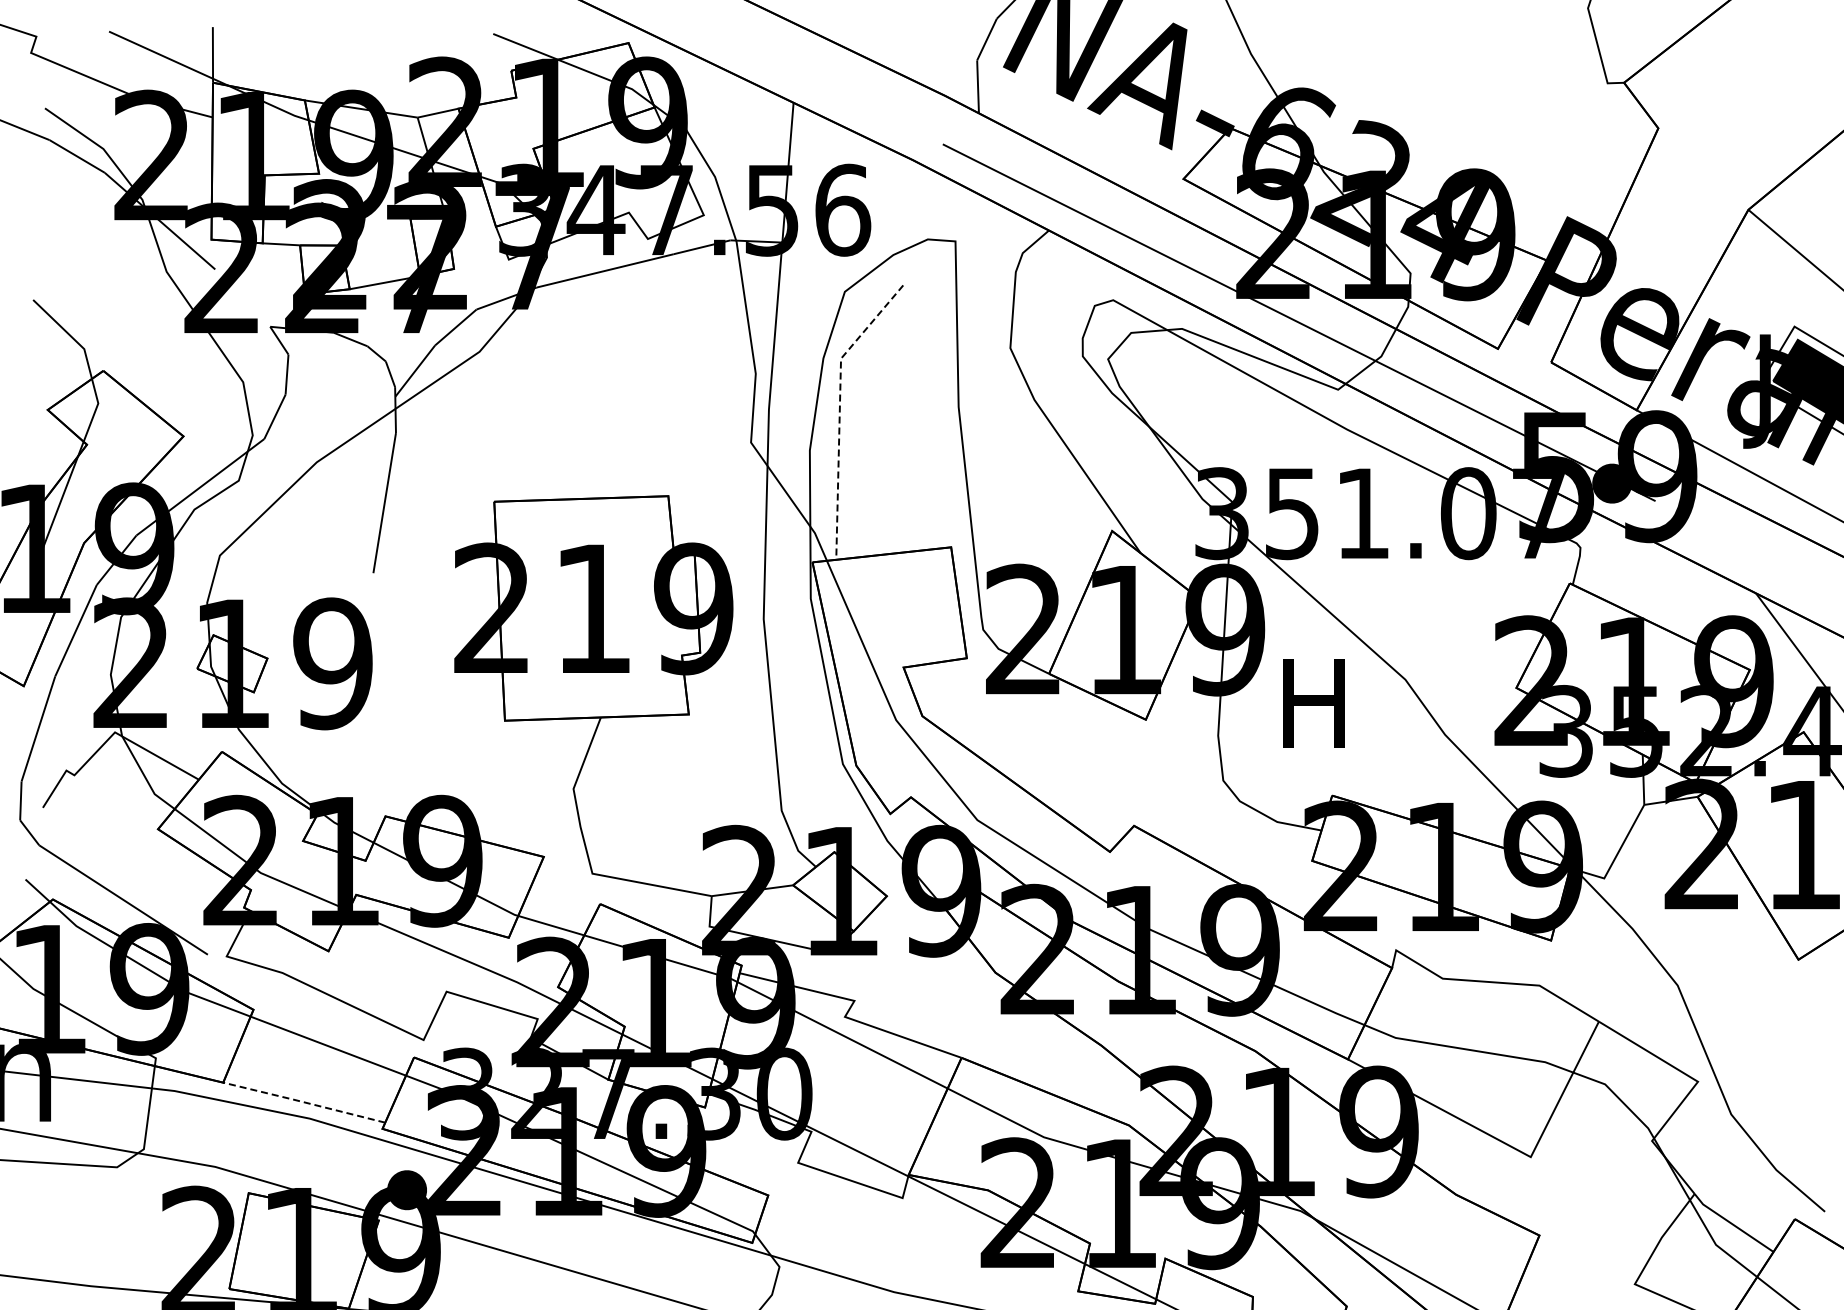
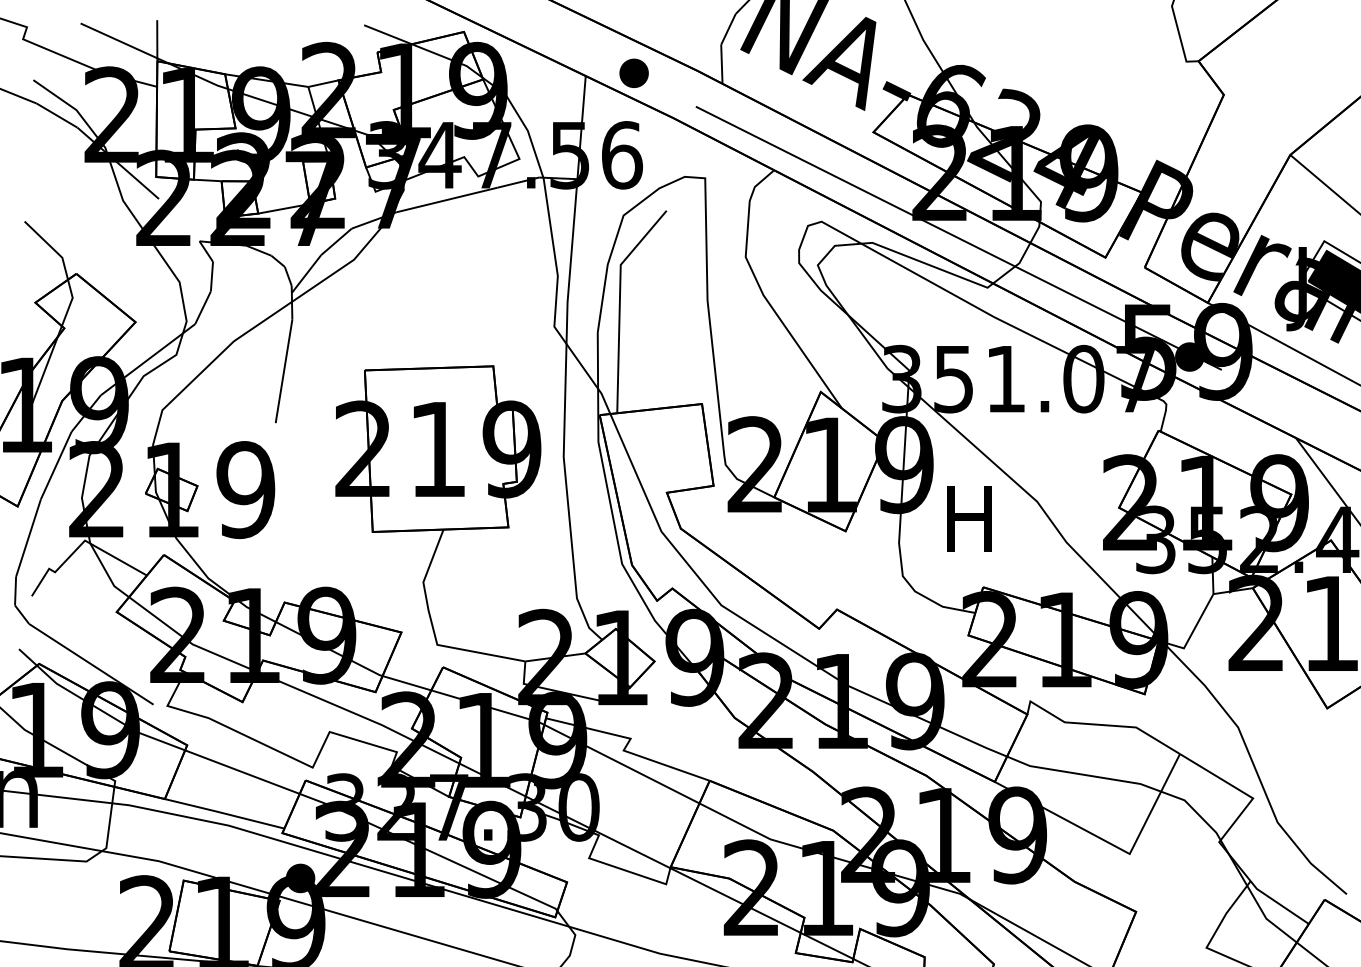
part: (859, 99) -> (634, 73), added
line: (839, 410) -> (619, 303), dashed -> solid
line: (303, 1102) -> (224, 813), dashed -> solid

